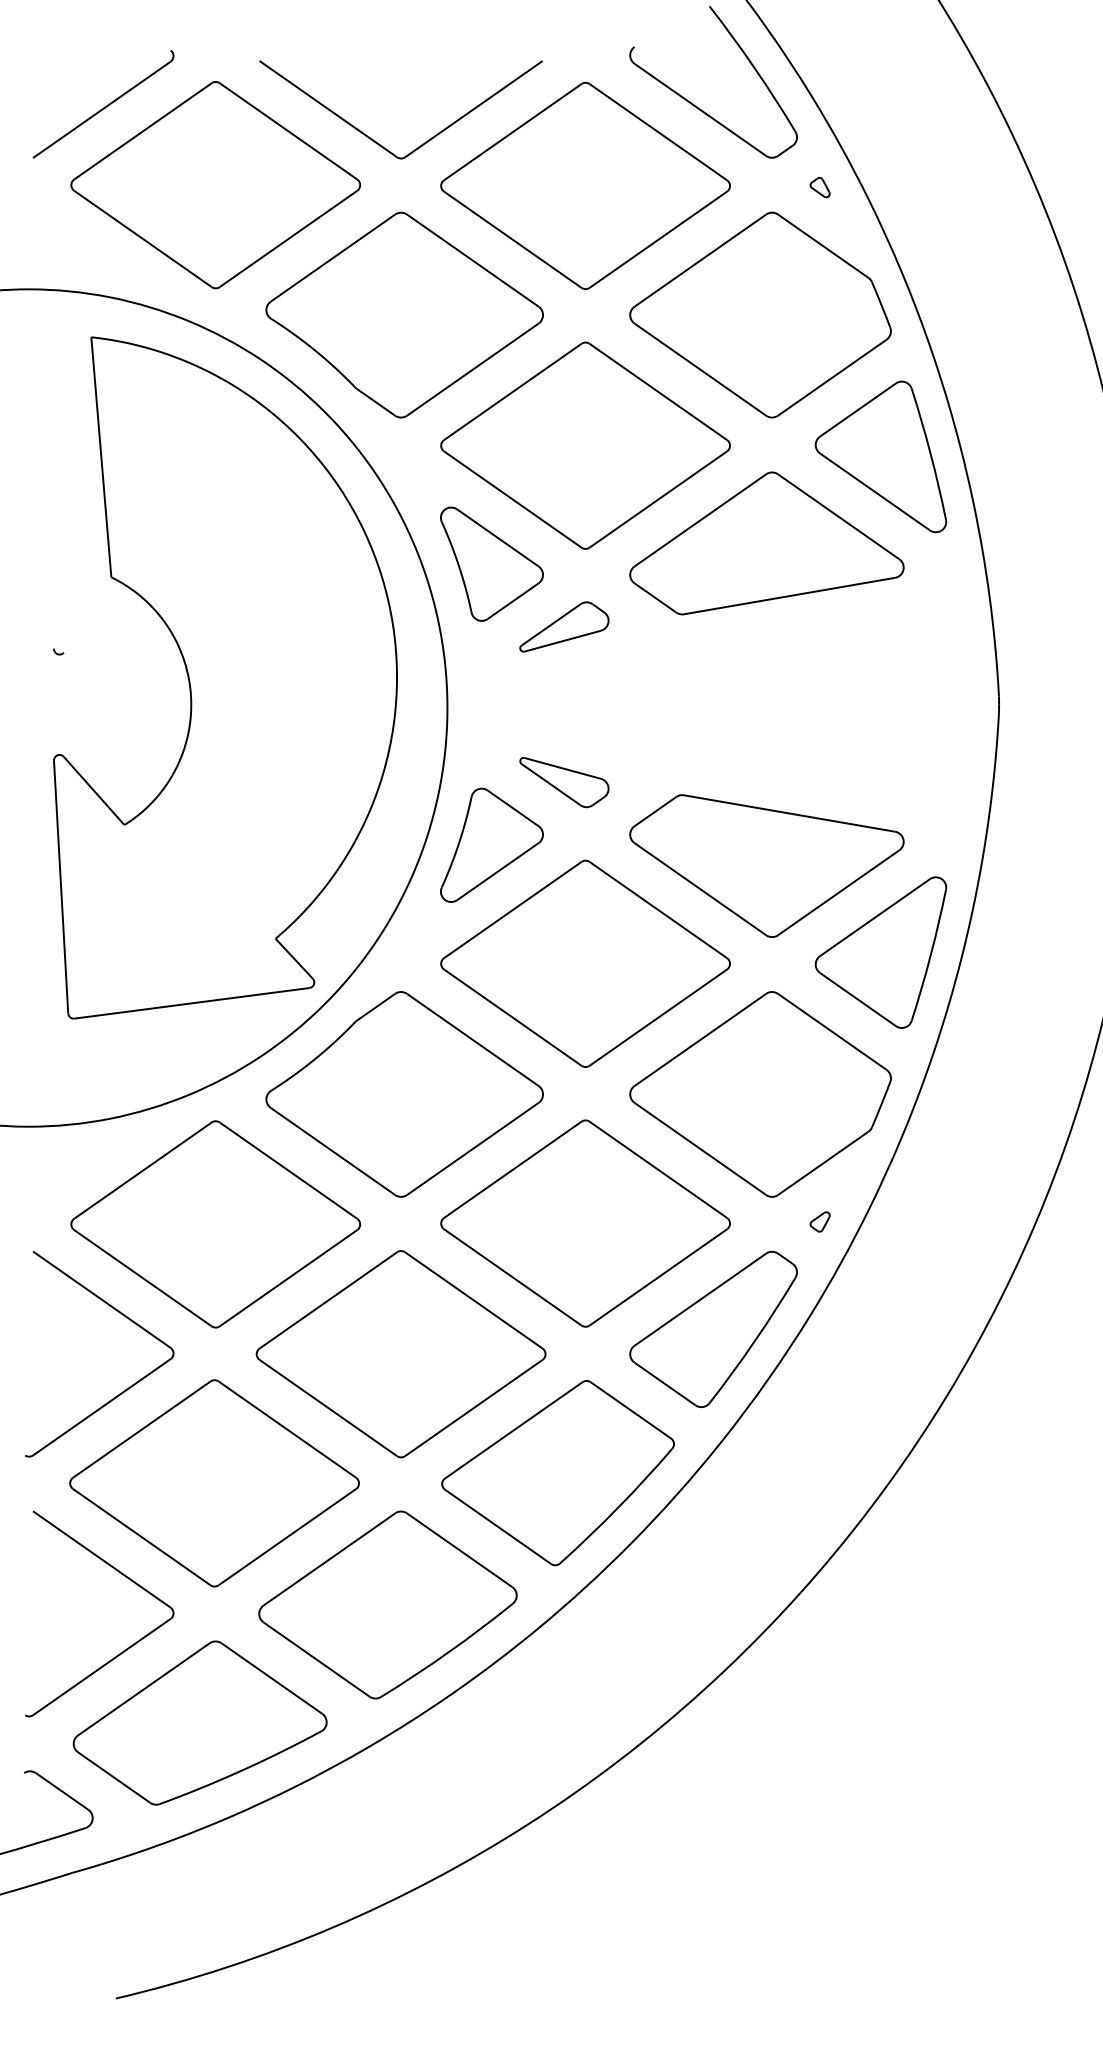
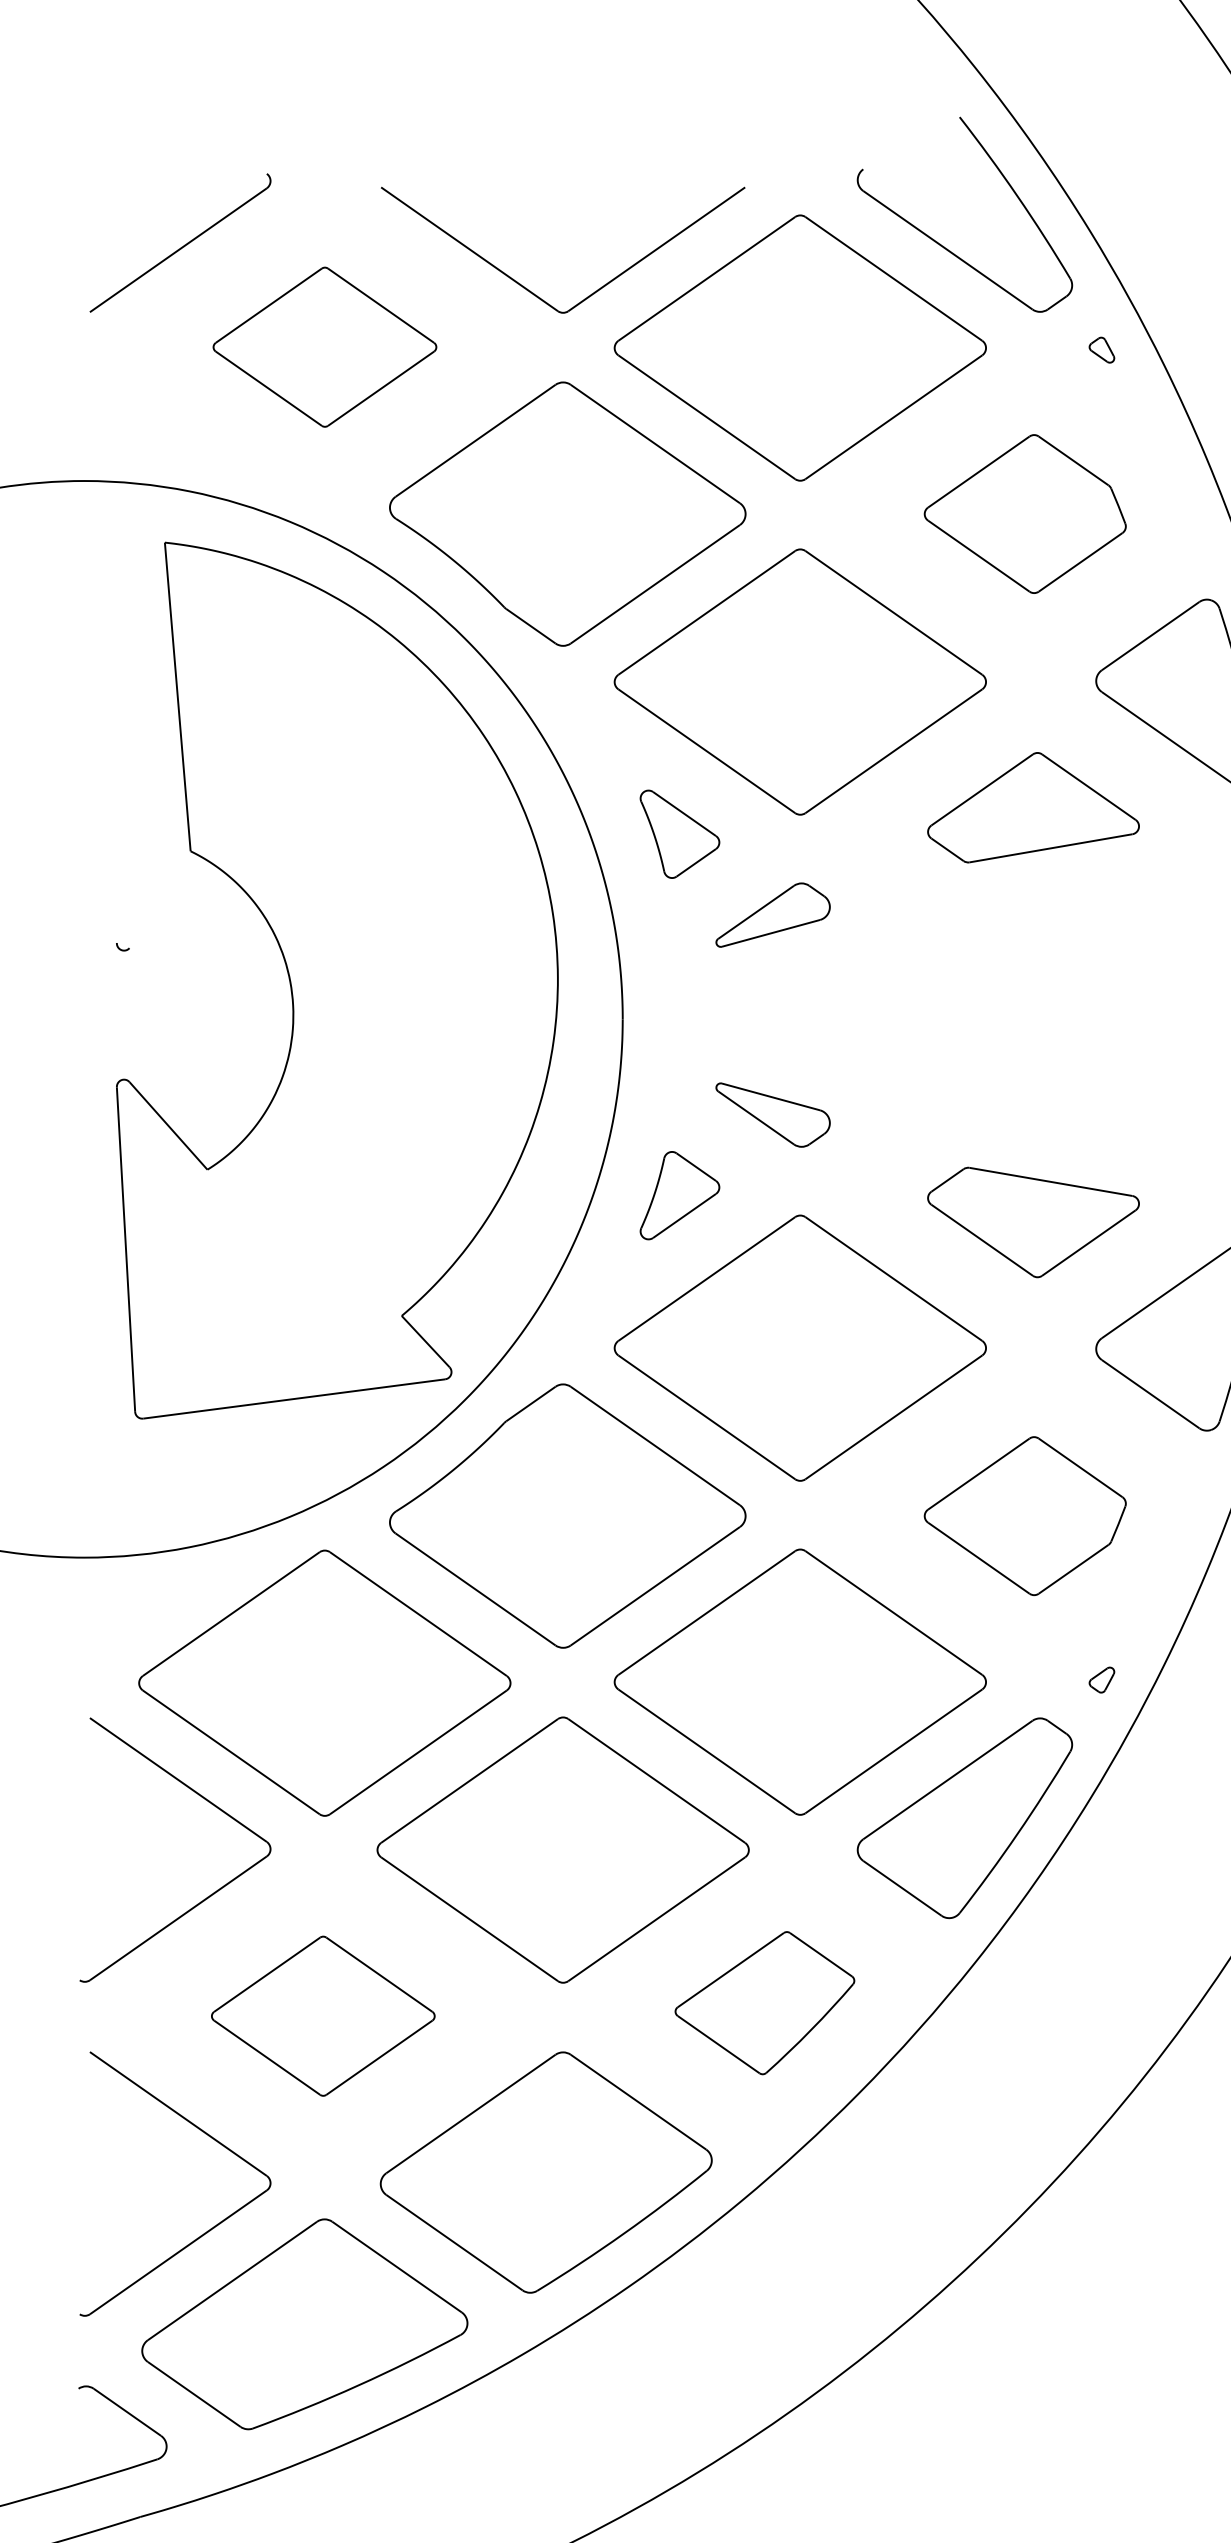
part: (215, 185) -> (324, 347), size x0.6
part: (760, 314) -> (1025, 513), size x0.6
part: (766, 543) -> (1032, 807), size x0.6
part: (491, 563) -> (679, 833), size x0.6
part: (491, 844) -> (679, 1194), size x0.6
part: (766, 865) -> (1032, 1221), size x0.6
part: (760, 1094) -> (1025, 1516), size x0.6
part: (557, 1473) -> (764, 2003), size x0.6
part: (214, 1483) -> (323, 2016), size x0.6

